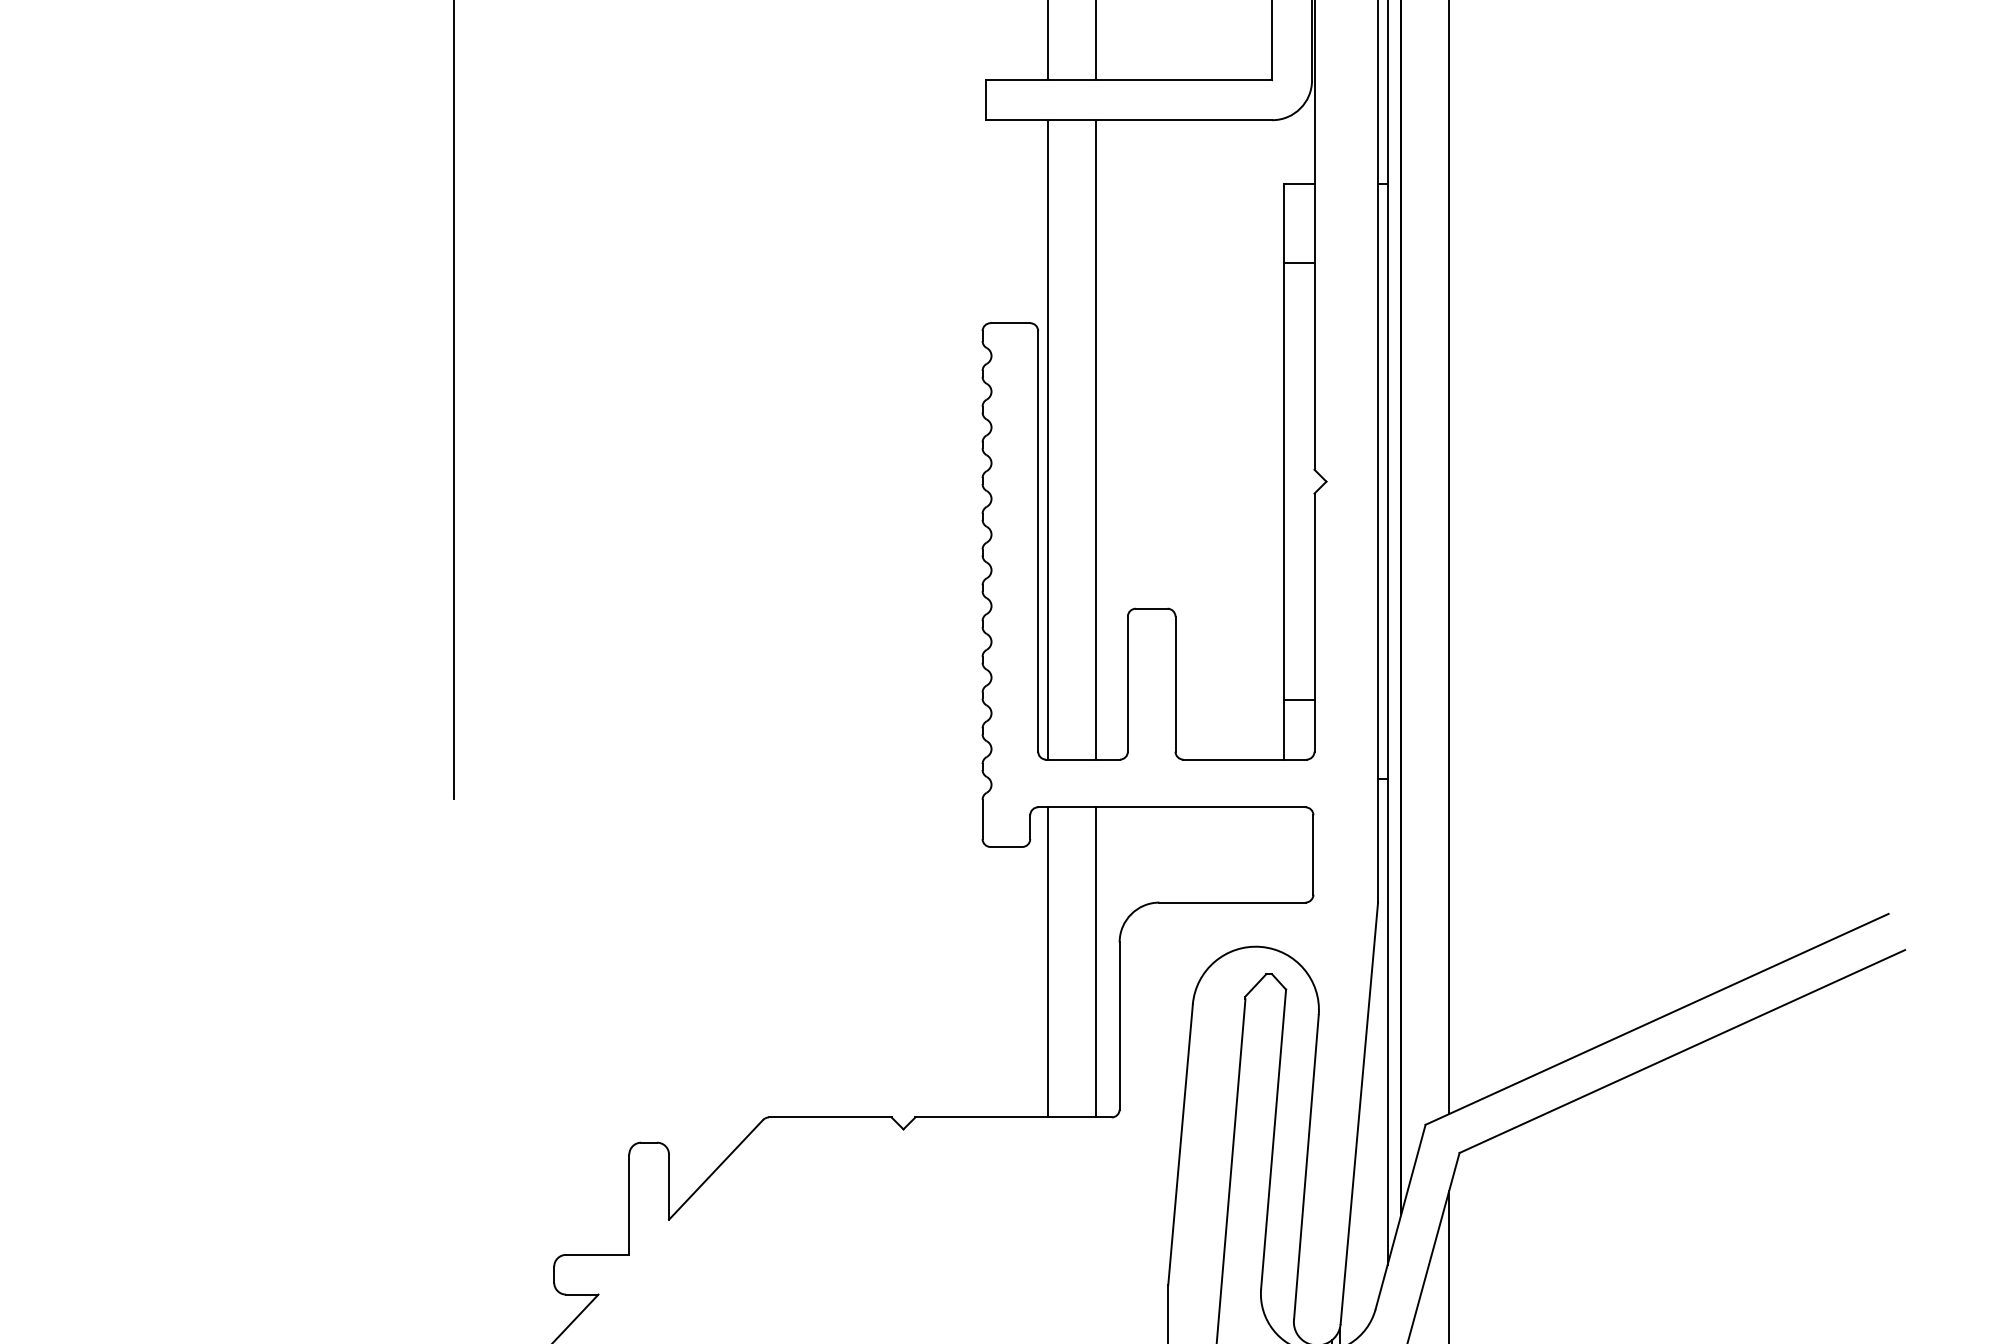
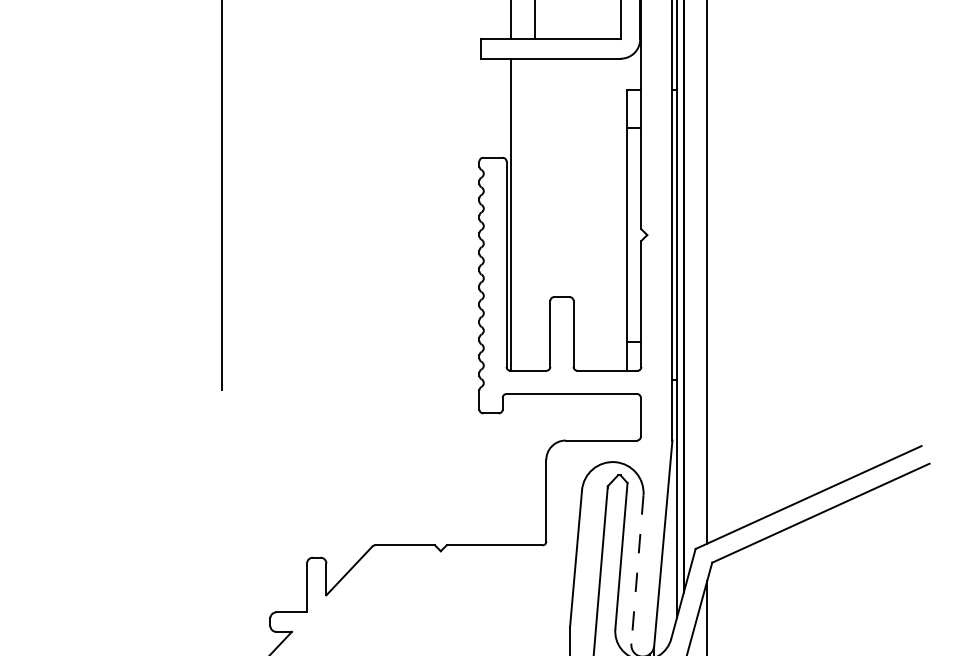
line: (1095, 439) -> (534, 214), removed
line: (1048, 961) -> (511, 469), removed
line: (1095, 961) -> (534, 469), removed
line: (1306, 1166) -> (637, 569), solid -> dashed

